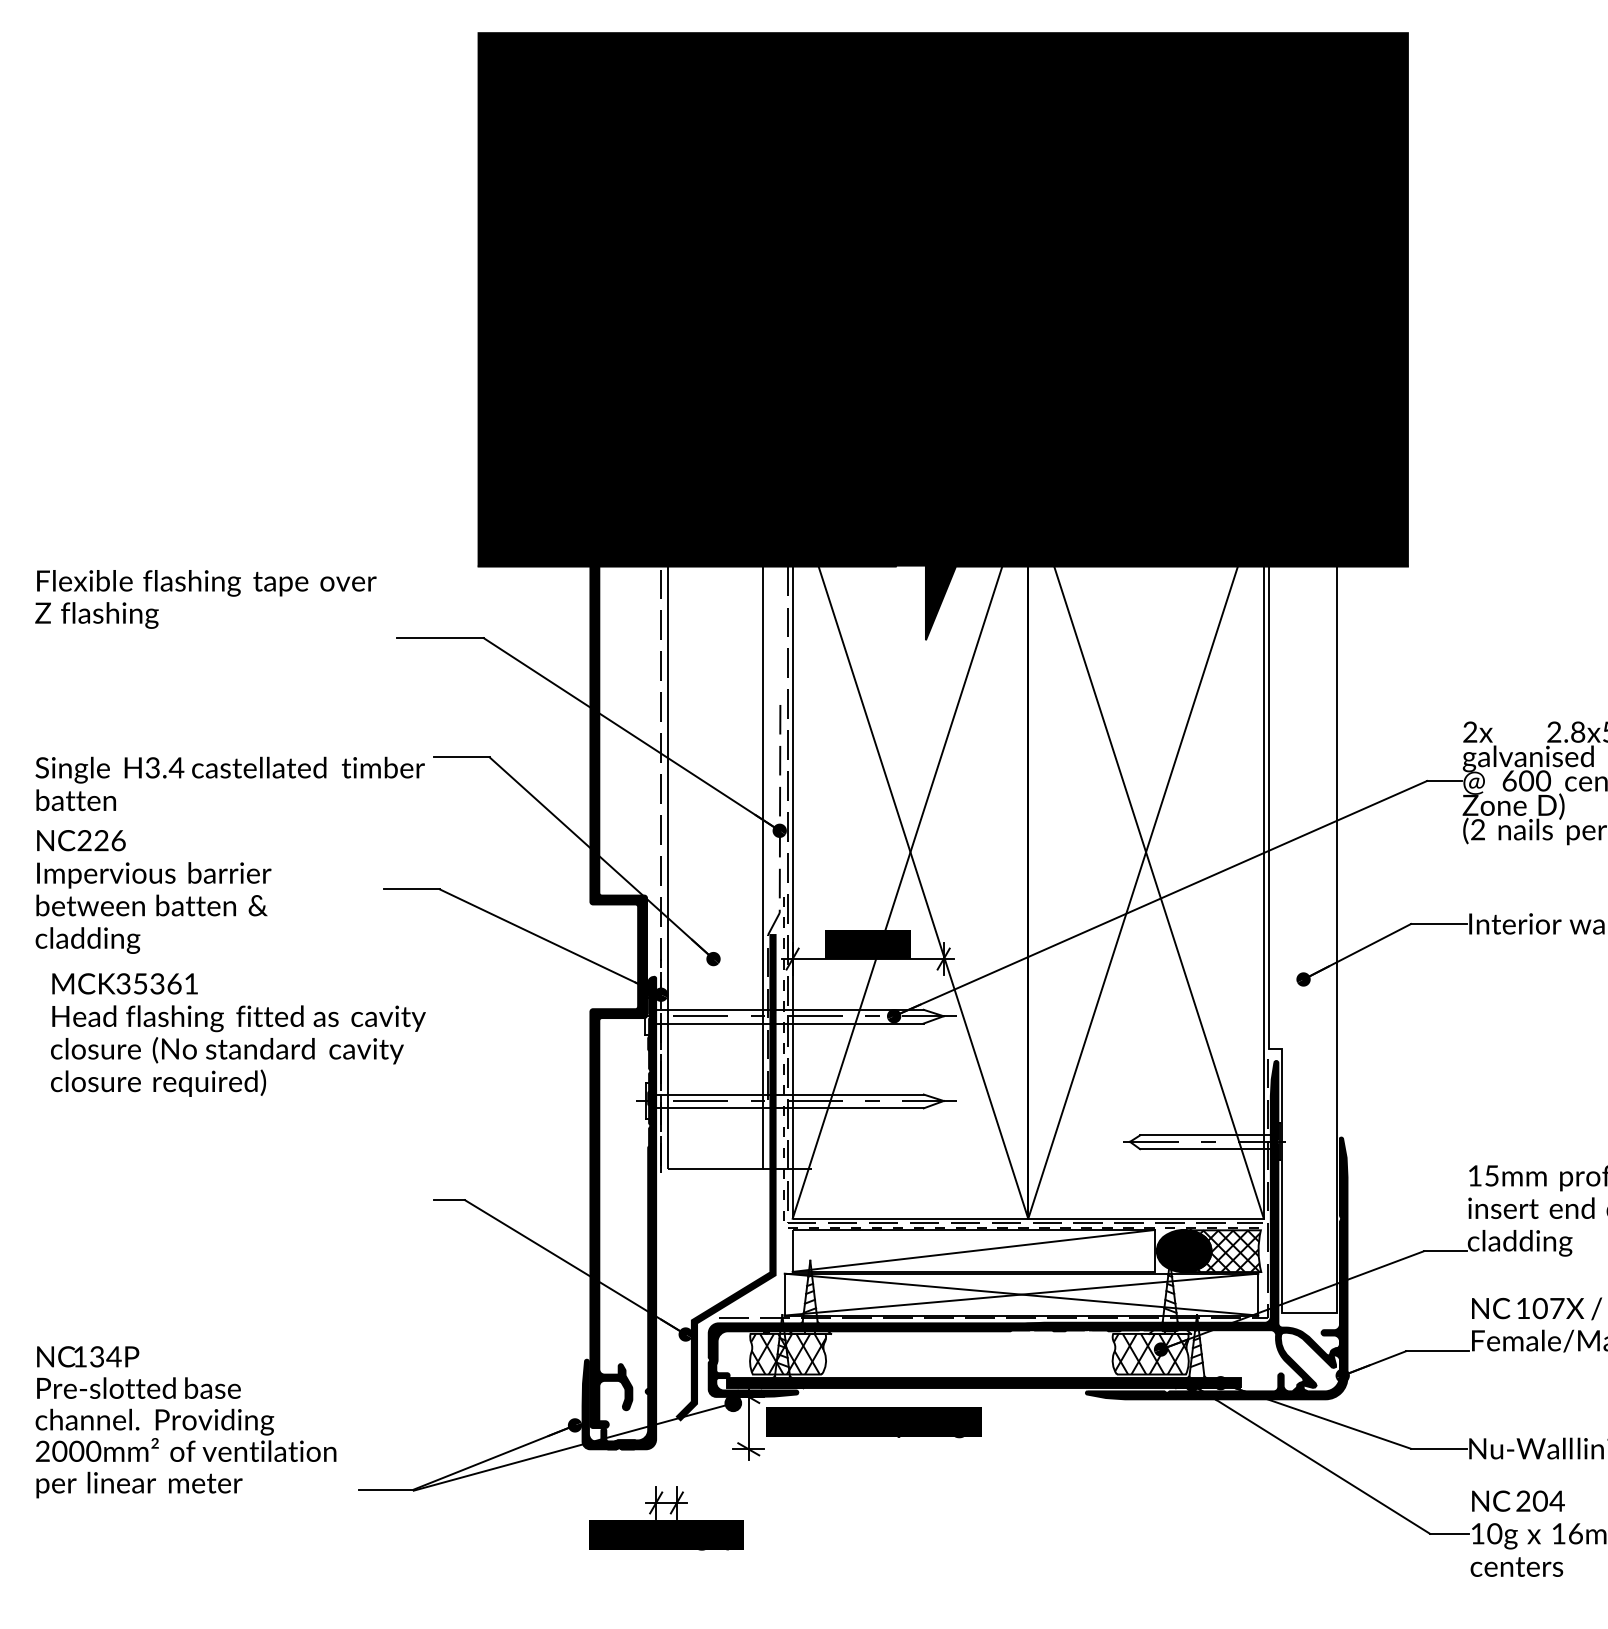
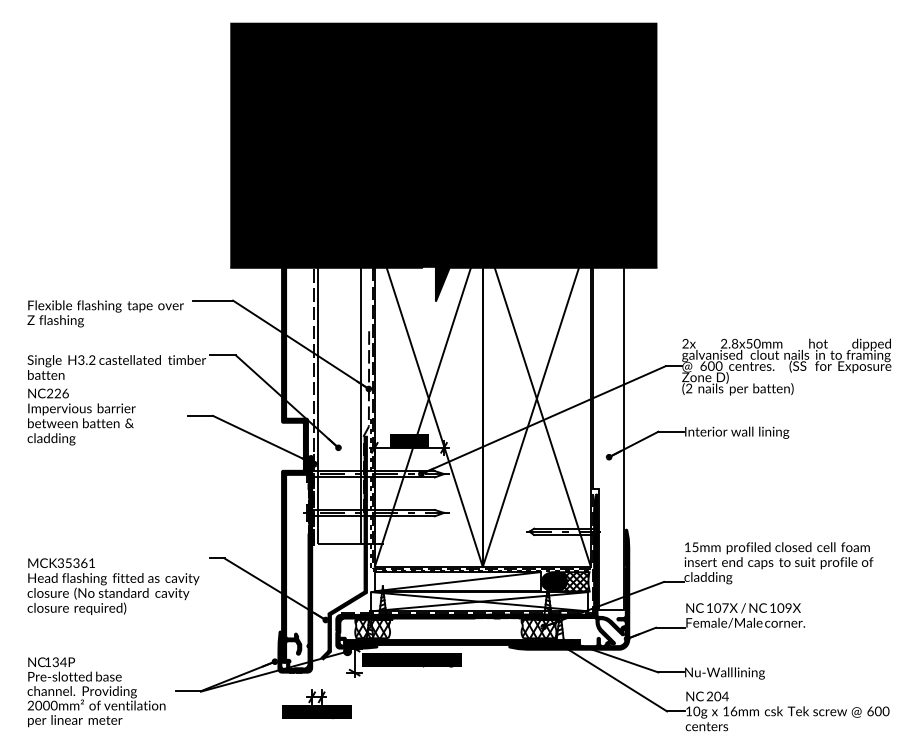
text: (205, 598) -> (105, 313), moved
text: (174, 766) -> (91, 359), H3.4 -> H3.2
text: (238, 1034) -> (113, 586), moved
text: (185, 1422) -> (96, 692), moved

